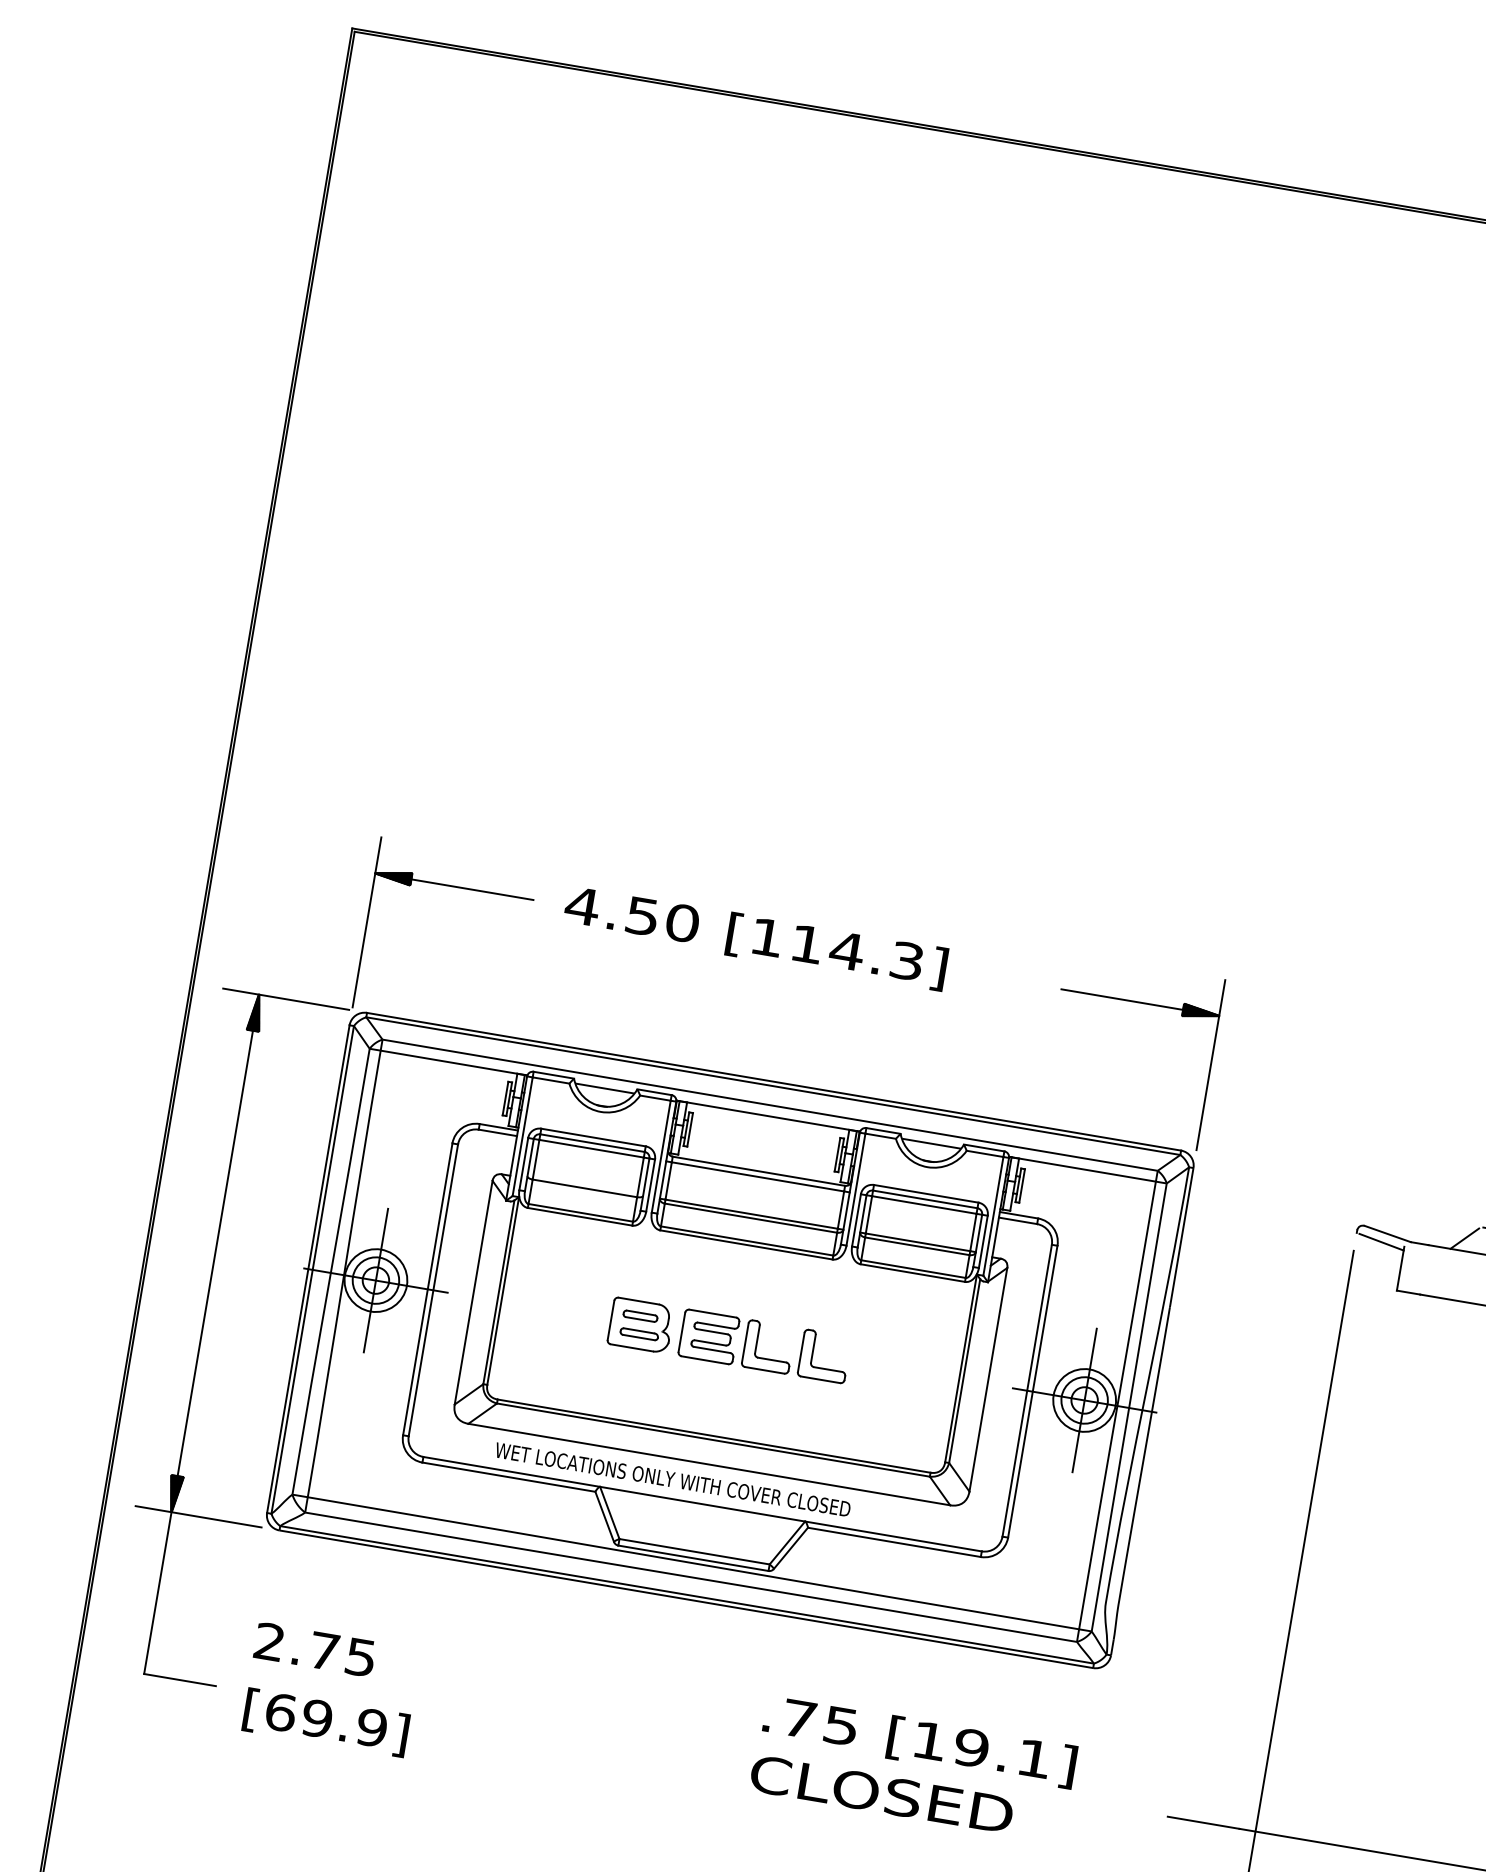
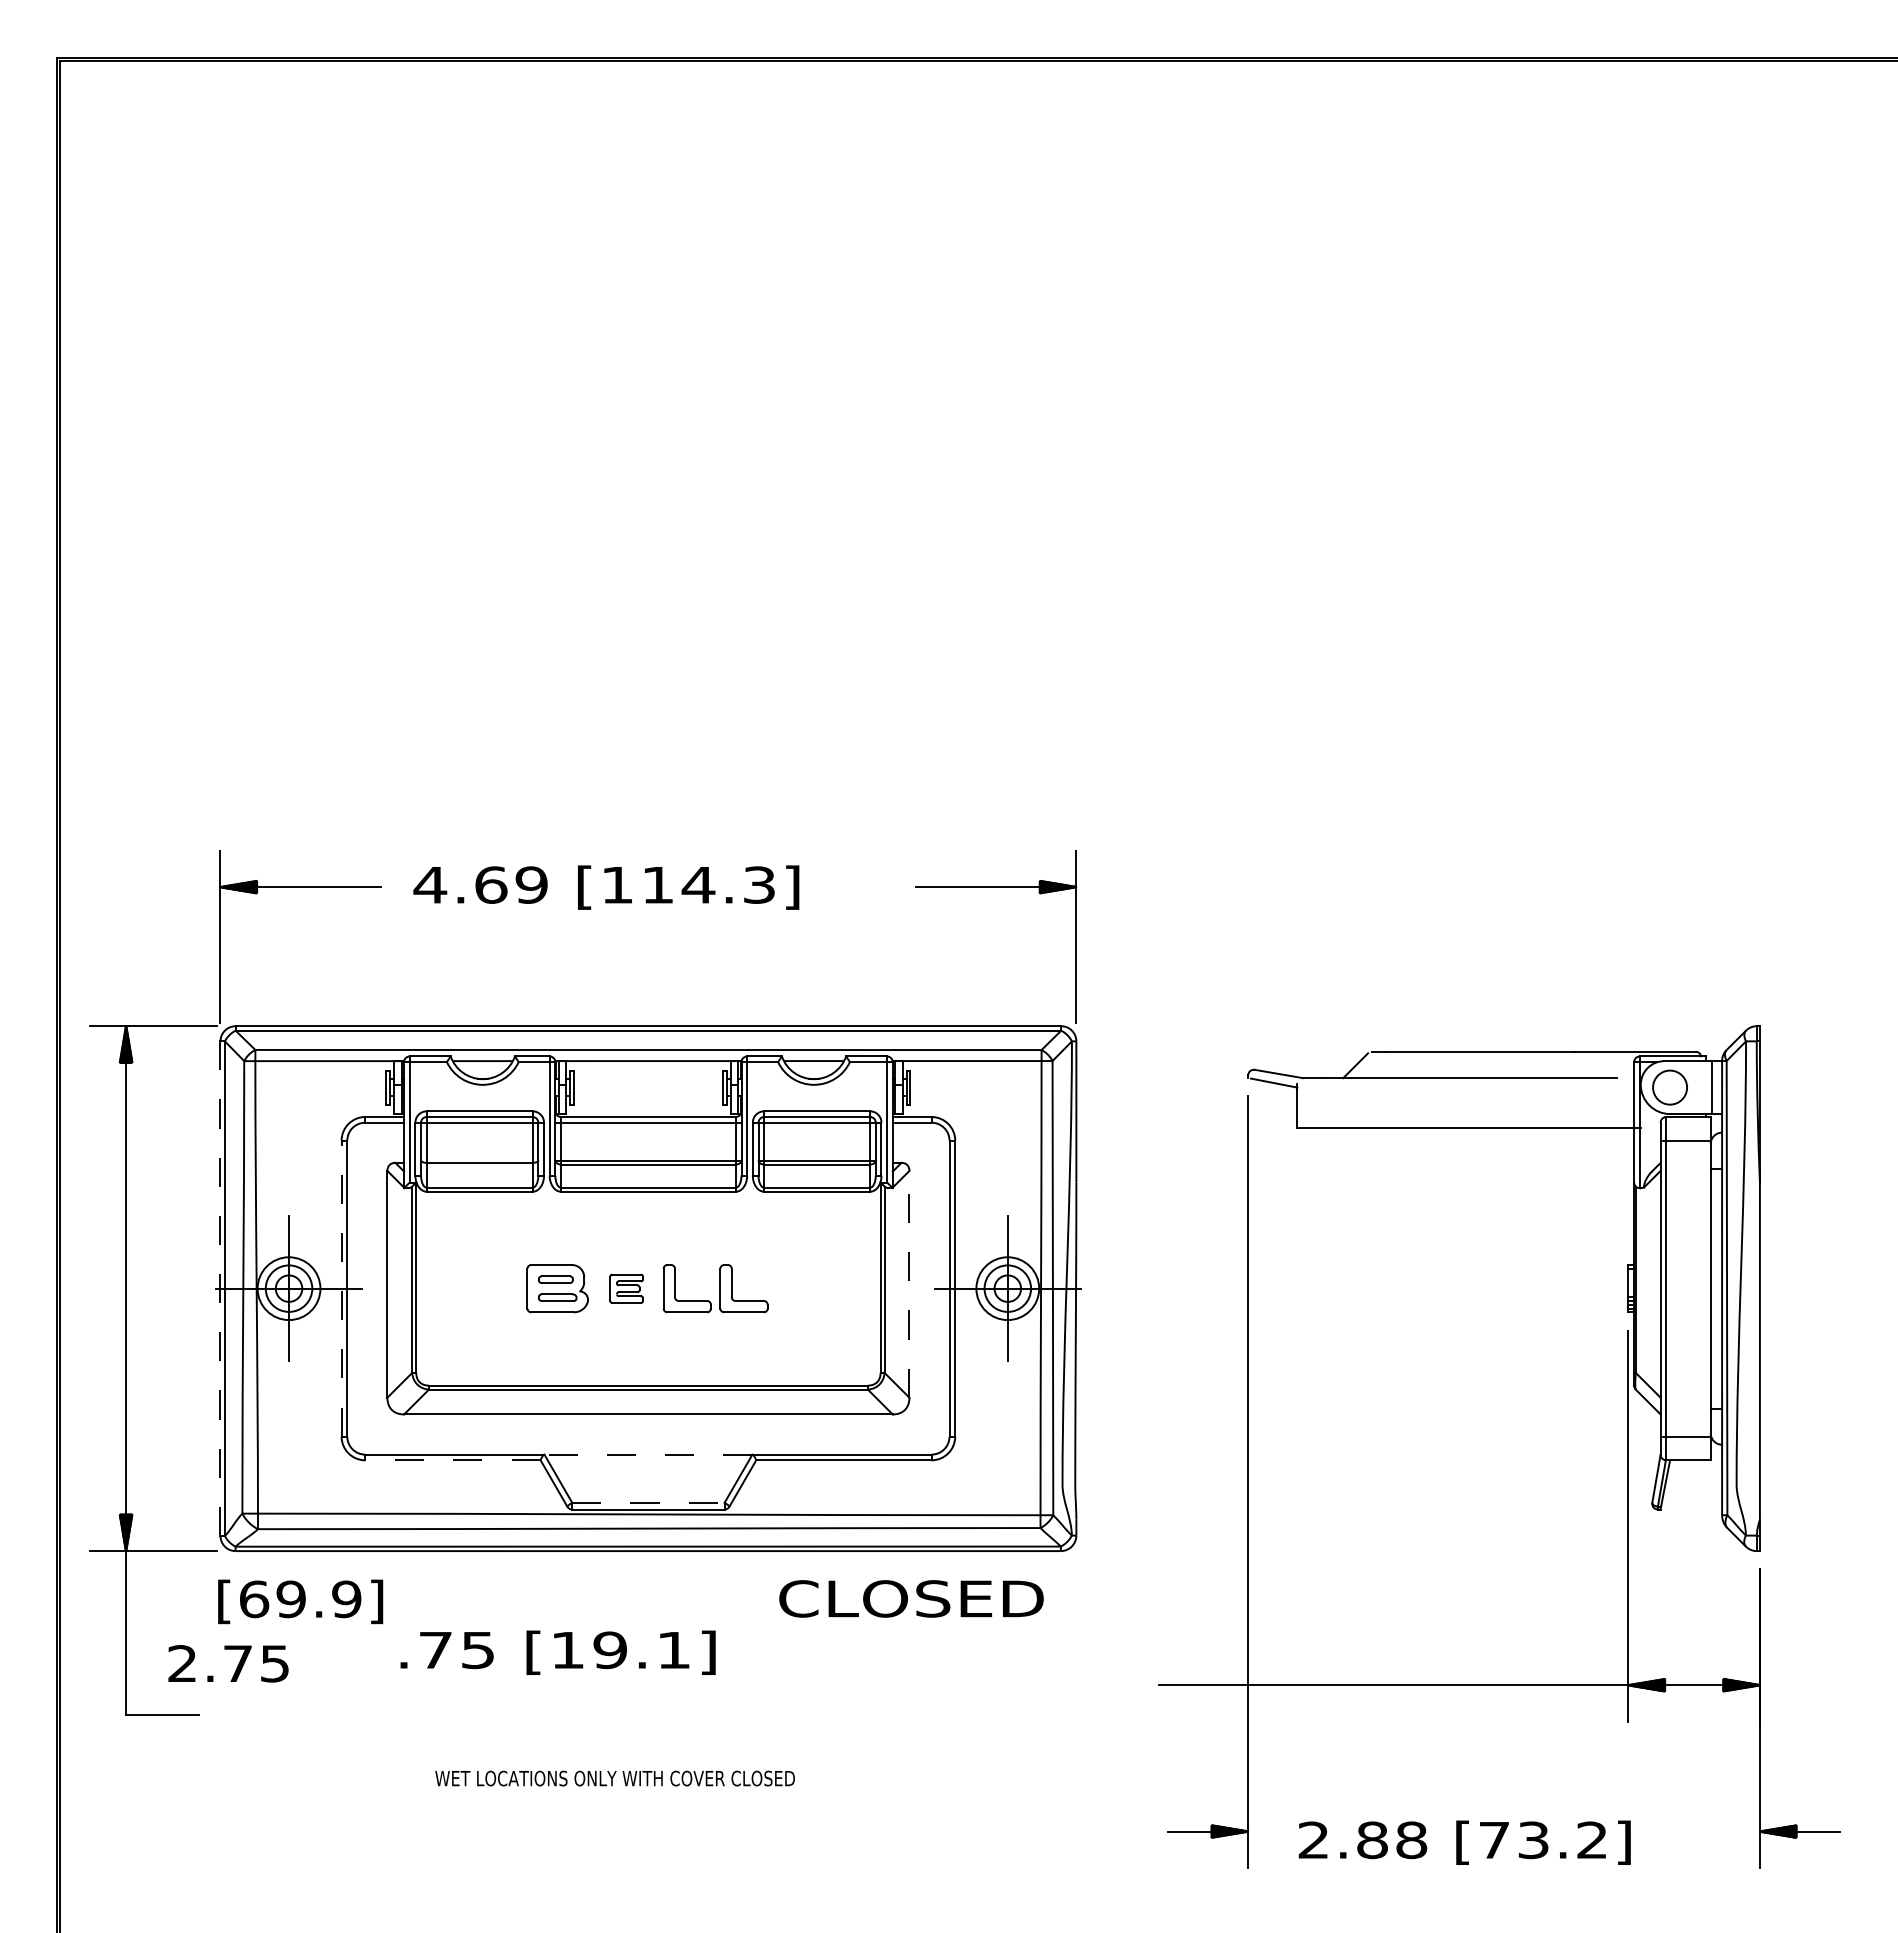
text: (662, 919) -> (511, 884), 4.50 -> 4.69
line: (308, 1269) -> (220, 1288), solid -> dashed
line: (427, 1289) -> (341, 1288), solid -> dashed
part: (708, 1336) -> (626, 1288), size x0.6
line: (988, 1378) -> (909, 1283), solid -> dashed
line: (508, 1477) -> (452, 1460), solid -> dashed
text: (672, 1479) -> (614, 1778), moved
line: (702, 1504) -> (648, 1454), solid -> dashed
line: (694, 1551) -> (648, 1502), solid -> dashed
text: (315, 1649) -> (228, 1663), moved
text: (326, 1722) -> (300, 1601), moved
text: (919, 1741) -> (557, 1652), moved
text: (881, 1793) -> (911, 1598), moved

